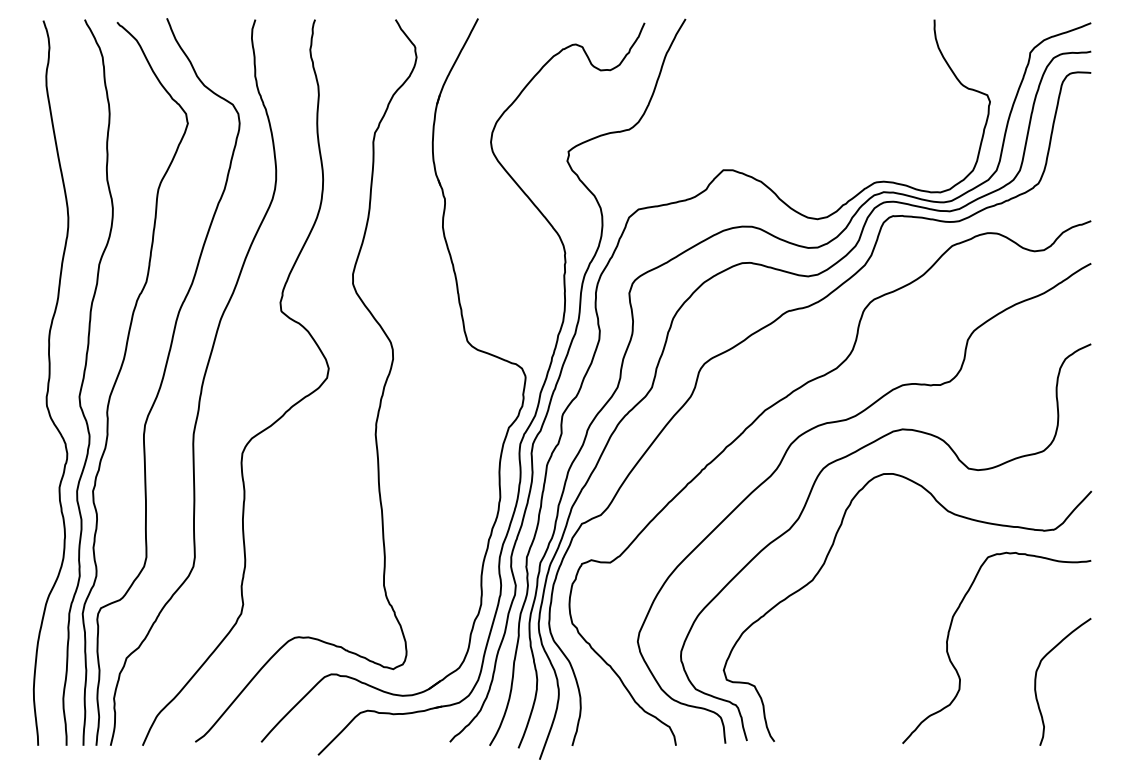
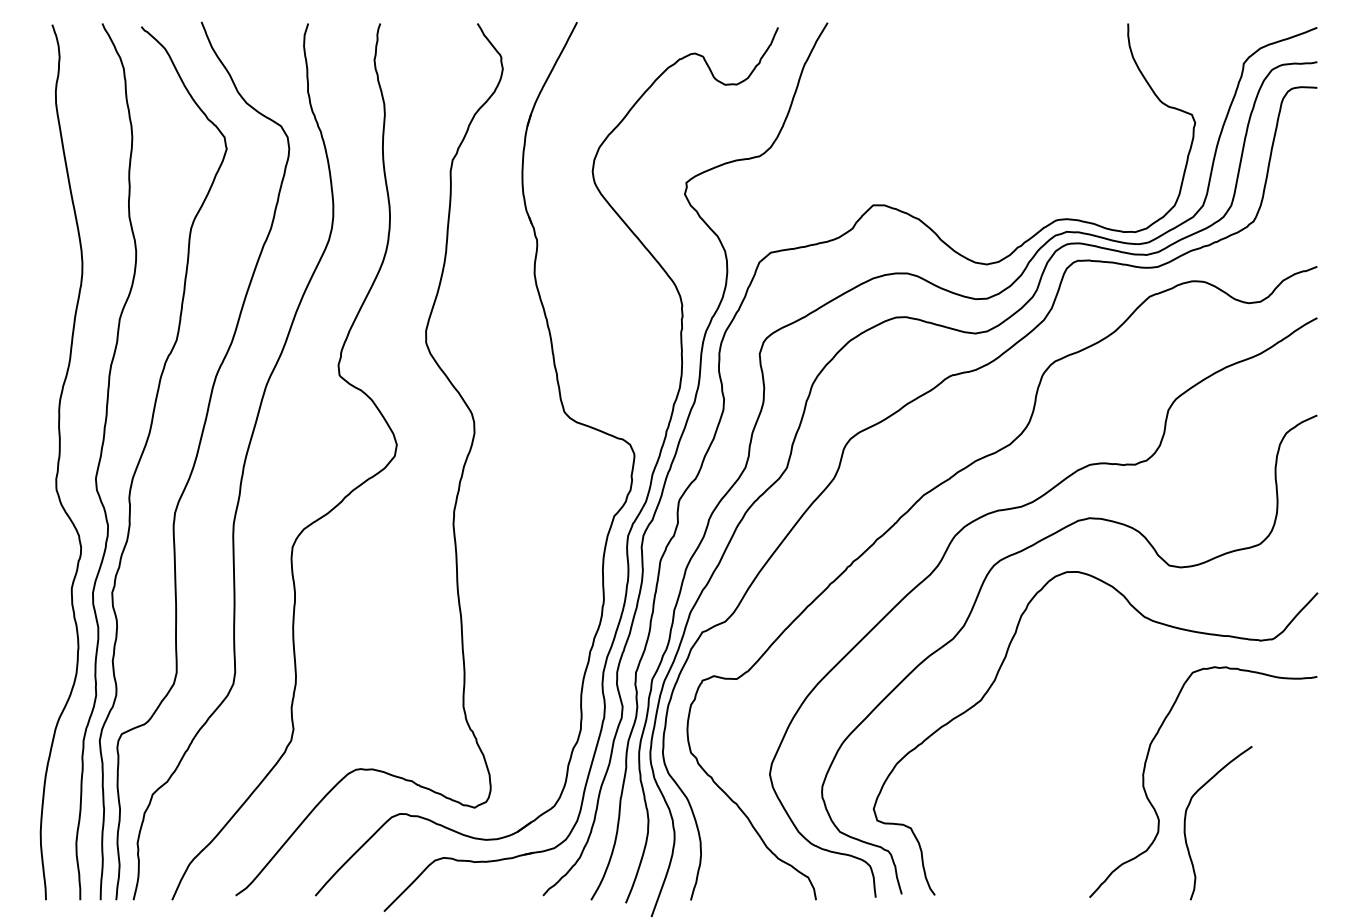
curve: (1036, 677) -> (1186, 817), moved

